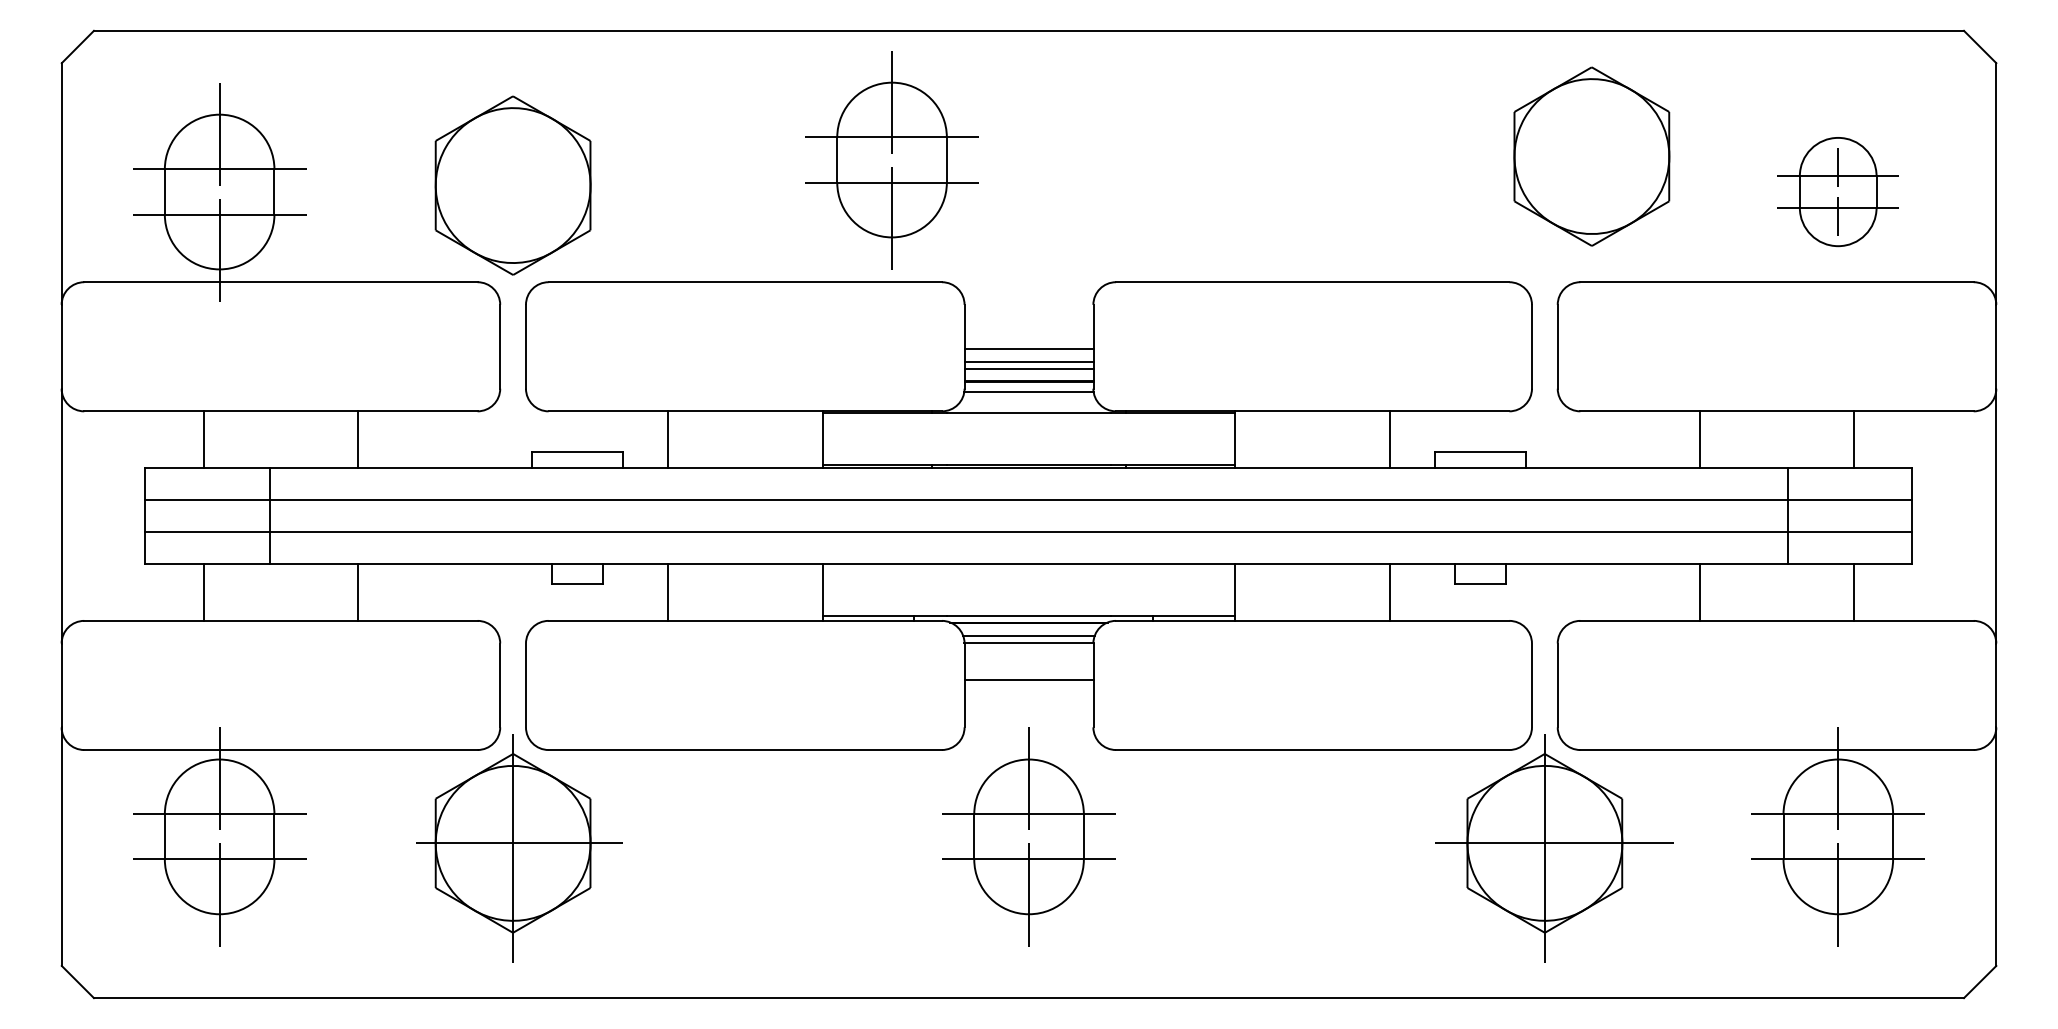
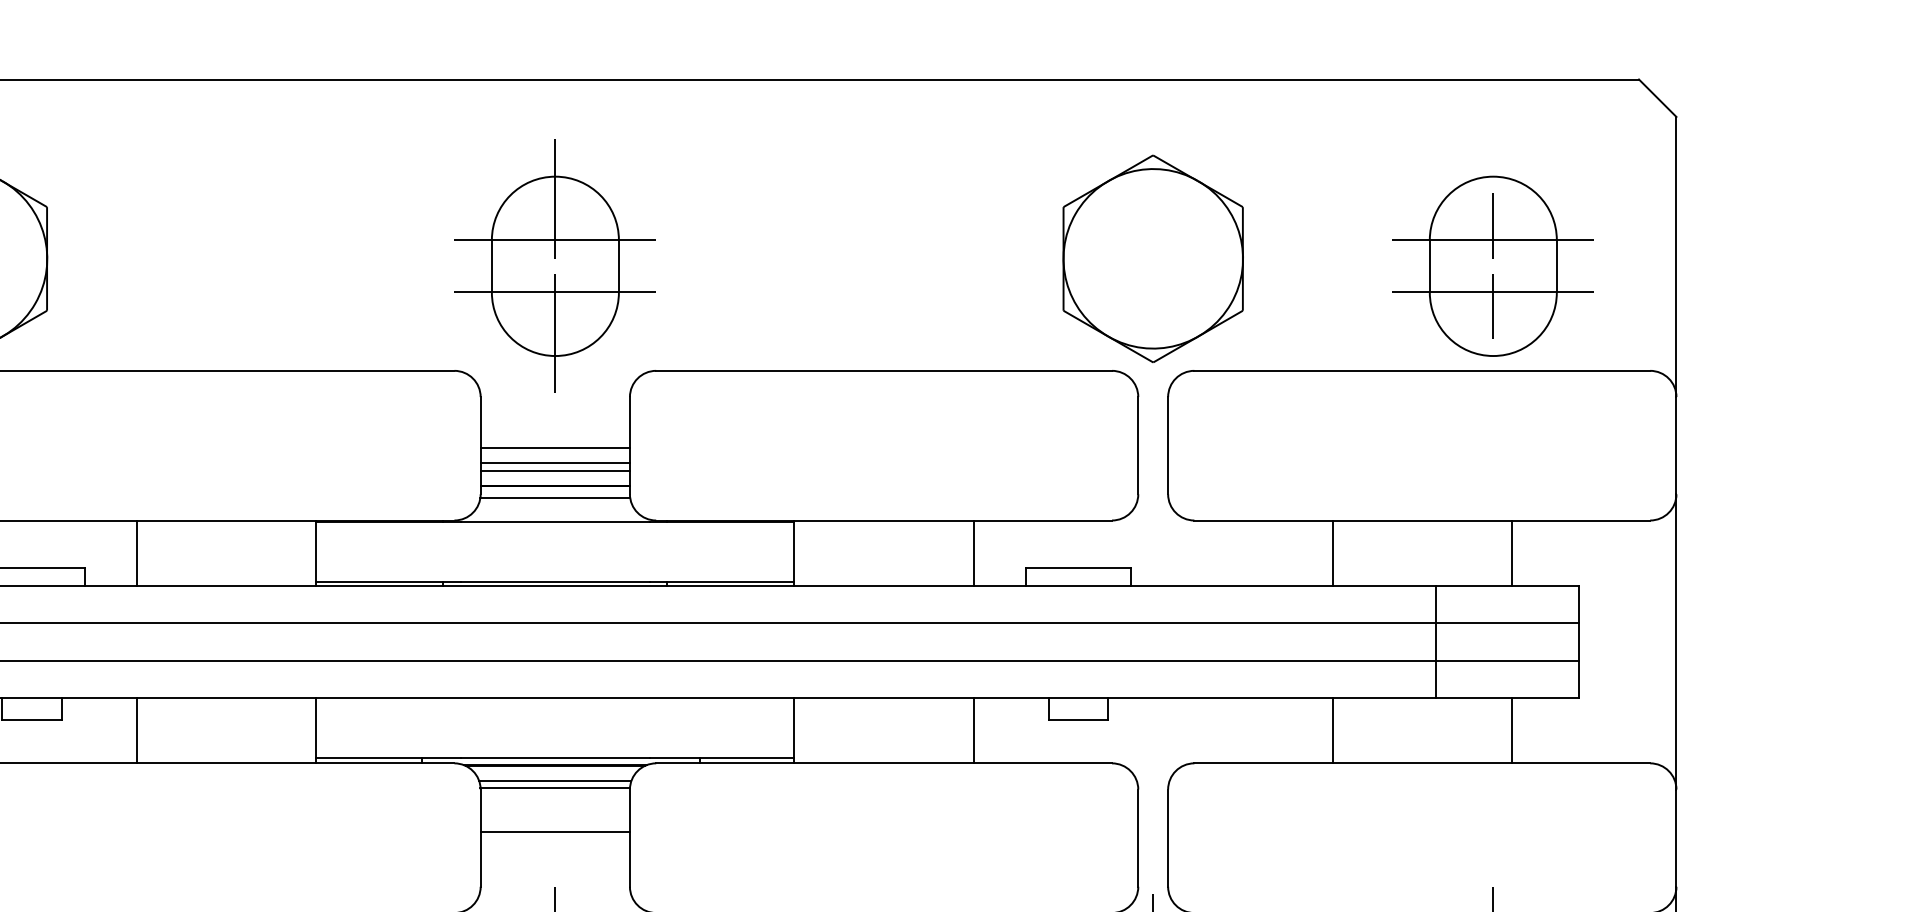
part: (1591, 156) -> (1152, 258), moved
part: (891, 160) -> (554, 266), moved
part: (1837, 191) -> (1492, 265), size x1.43

